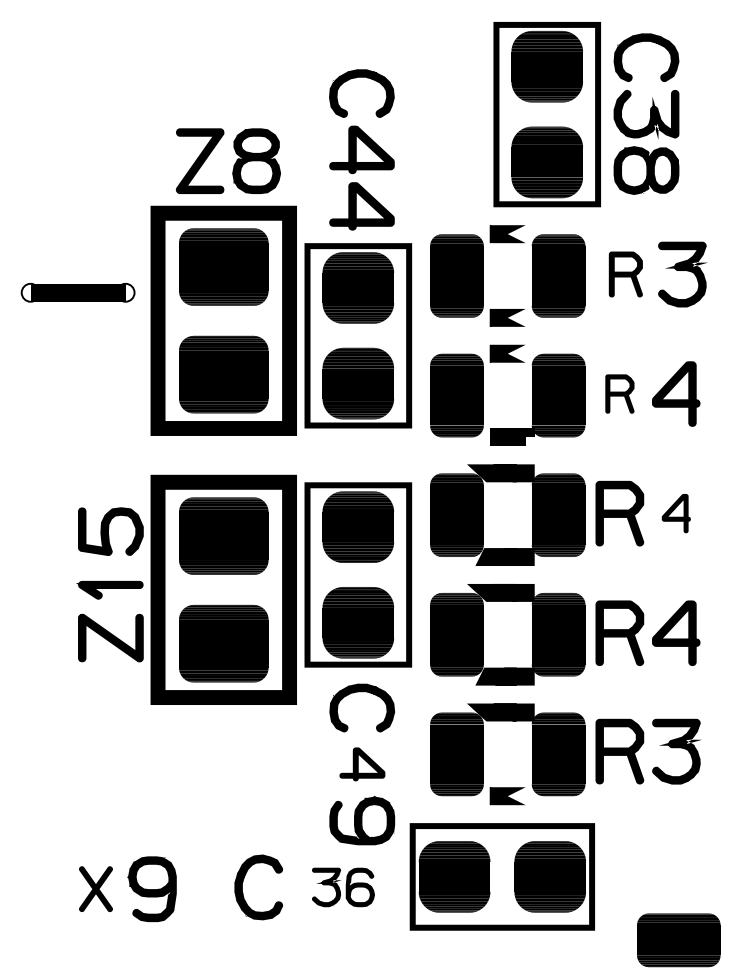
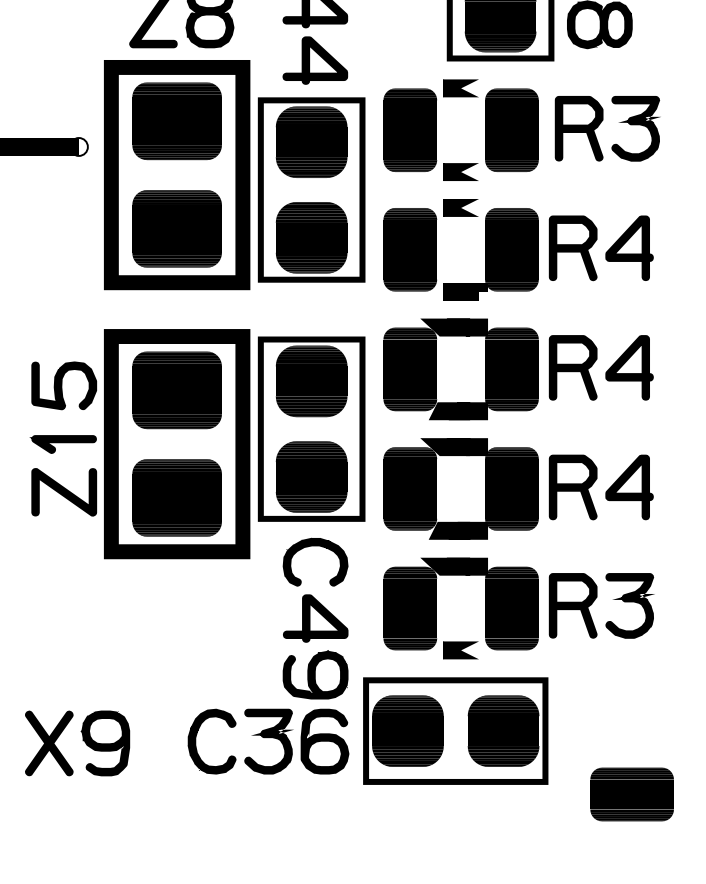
part: (625, 274) -> (578, 128), size x1.43
part: (619, 393) -> (572, 247), size x1.67
part: (676, 513) -> (629, 367), size x1.67
part: (362, 764) -> (315, 618), size x1.43
part: (343, 887) -> (296, 741), size x1.67
part: (95, 888) -> (48, 742), size x1.43

